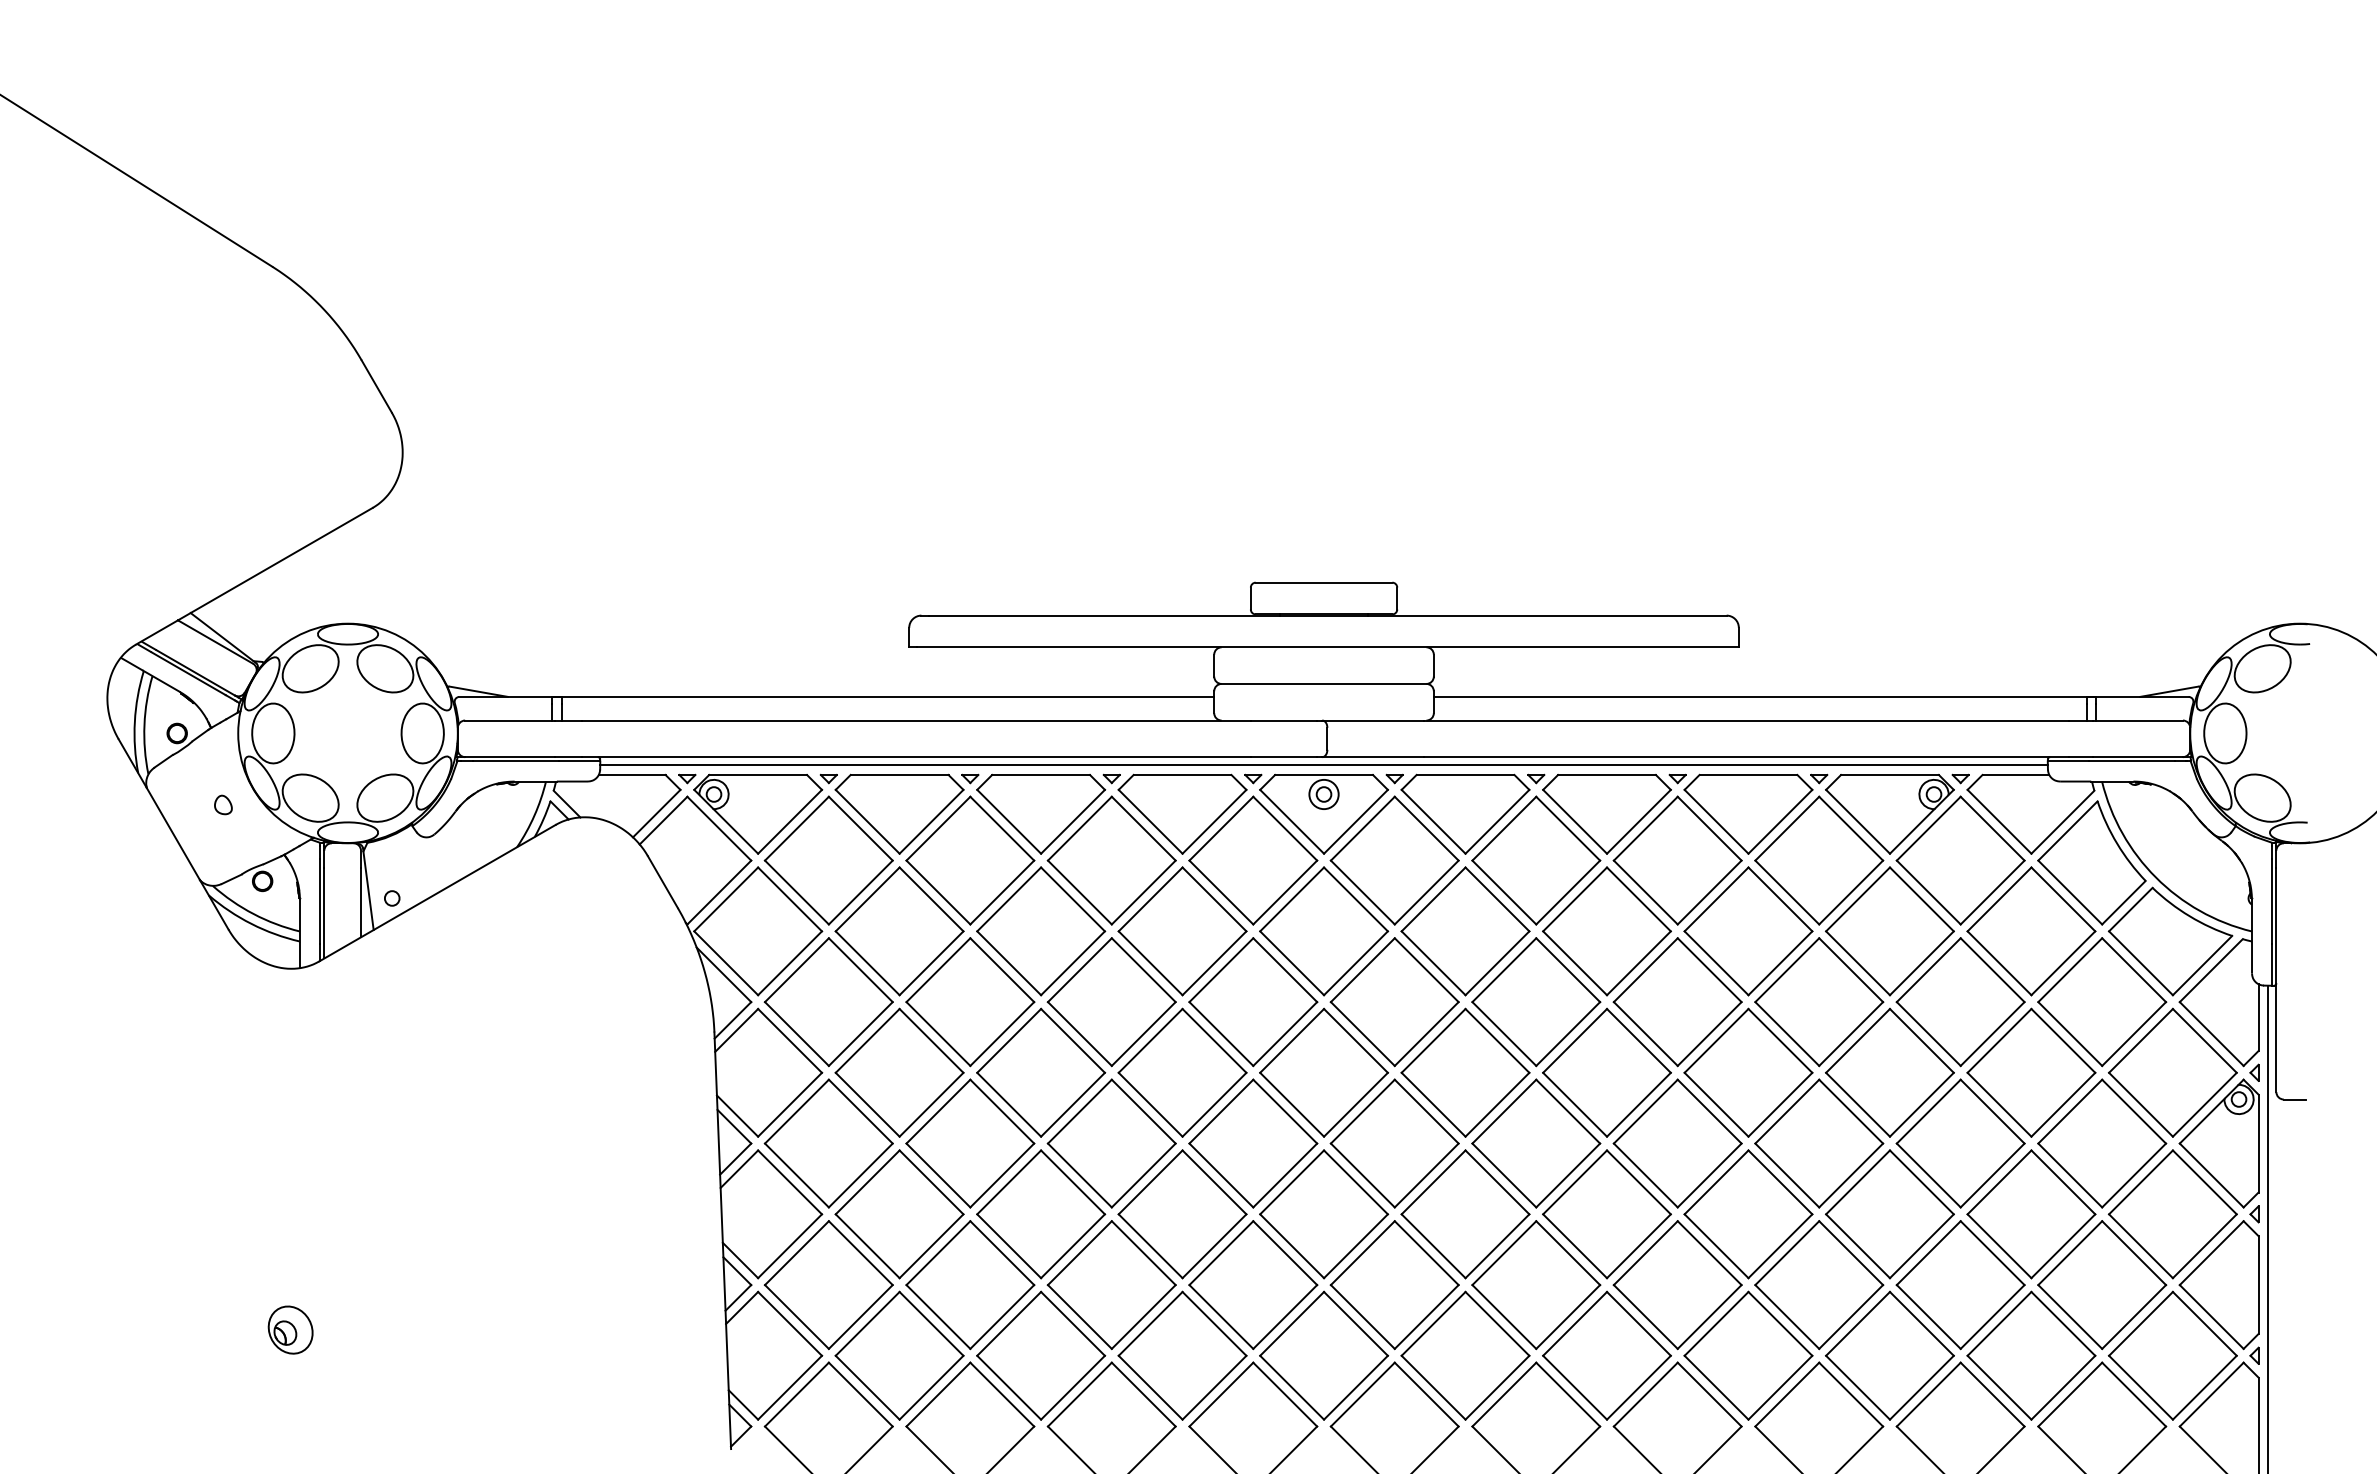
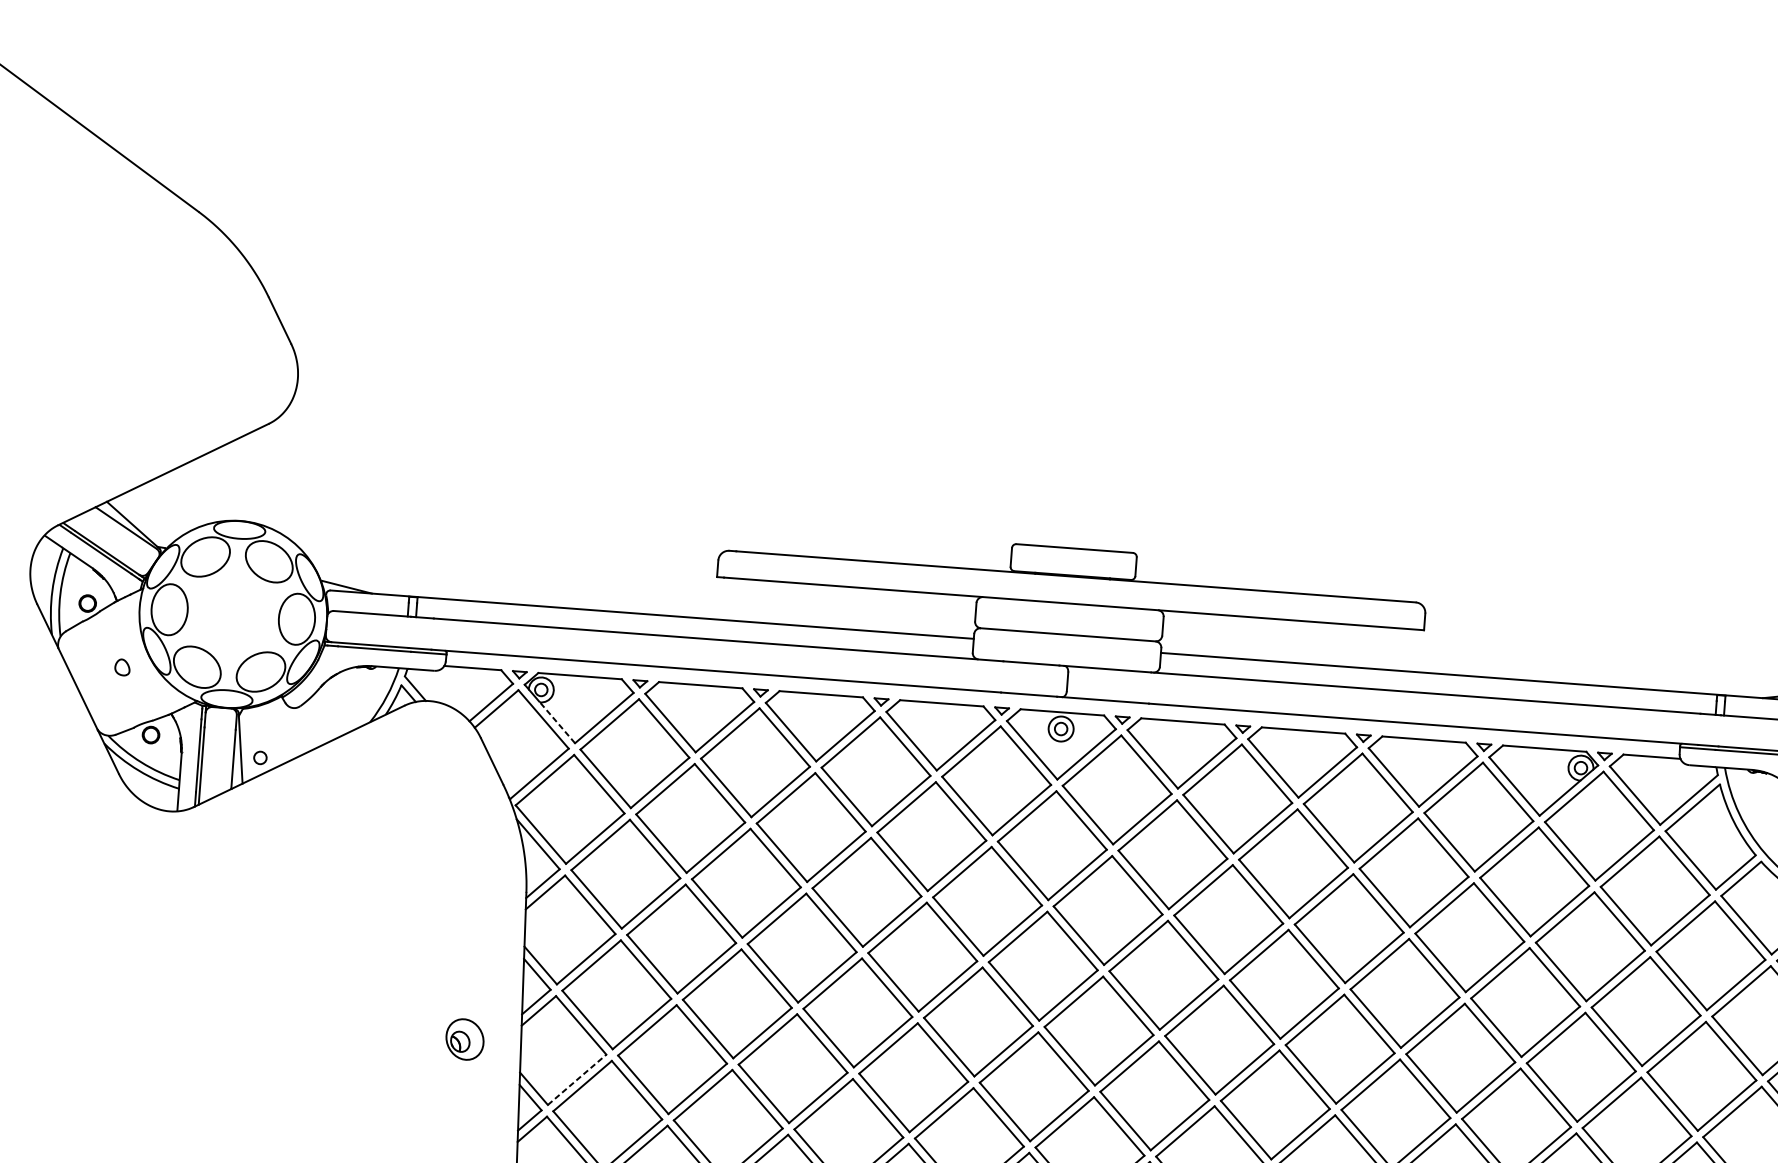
line: (1323, 765) -> (1062, 704), removed
line: (735, 831) -> (557, 722), solid -> dashed
line: (790, 1245) -> (577, 1079), solid -> dashed
part: (290, 1329) -> (464, 1039), moved

